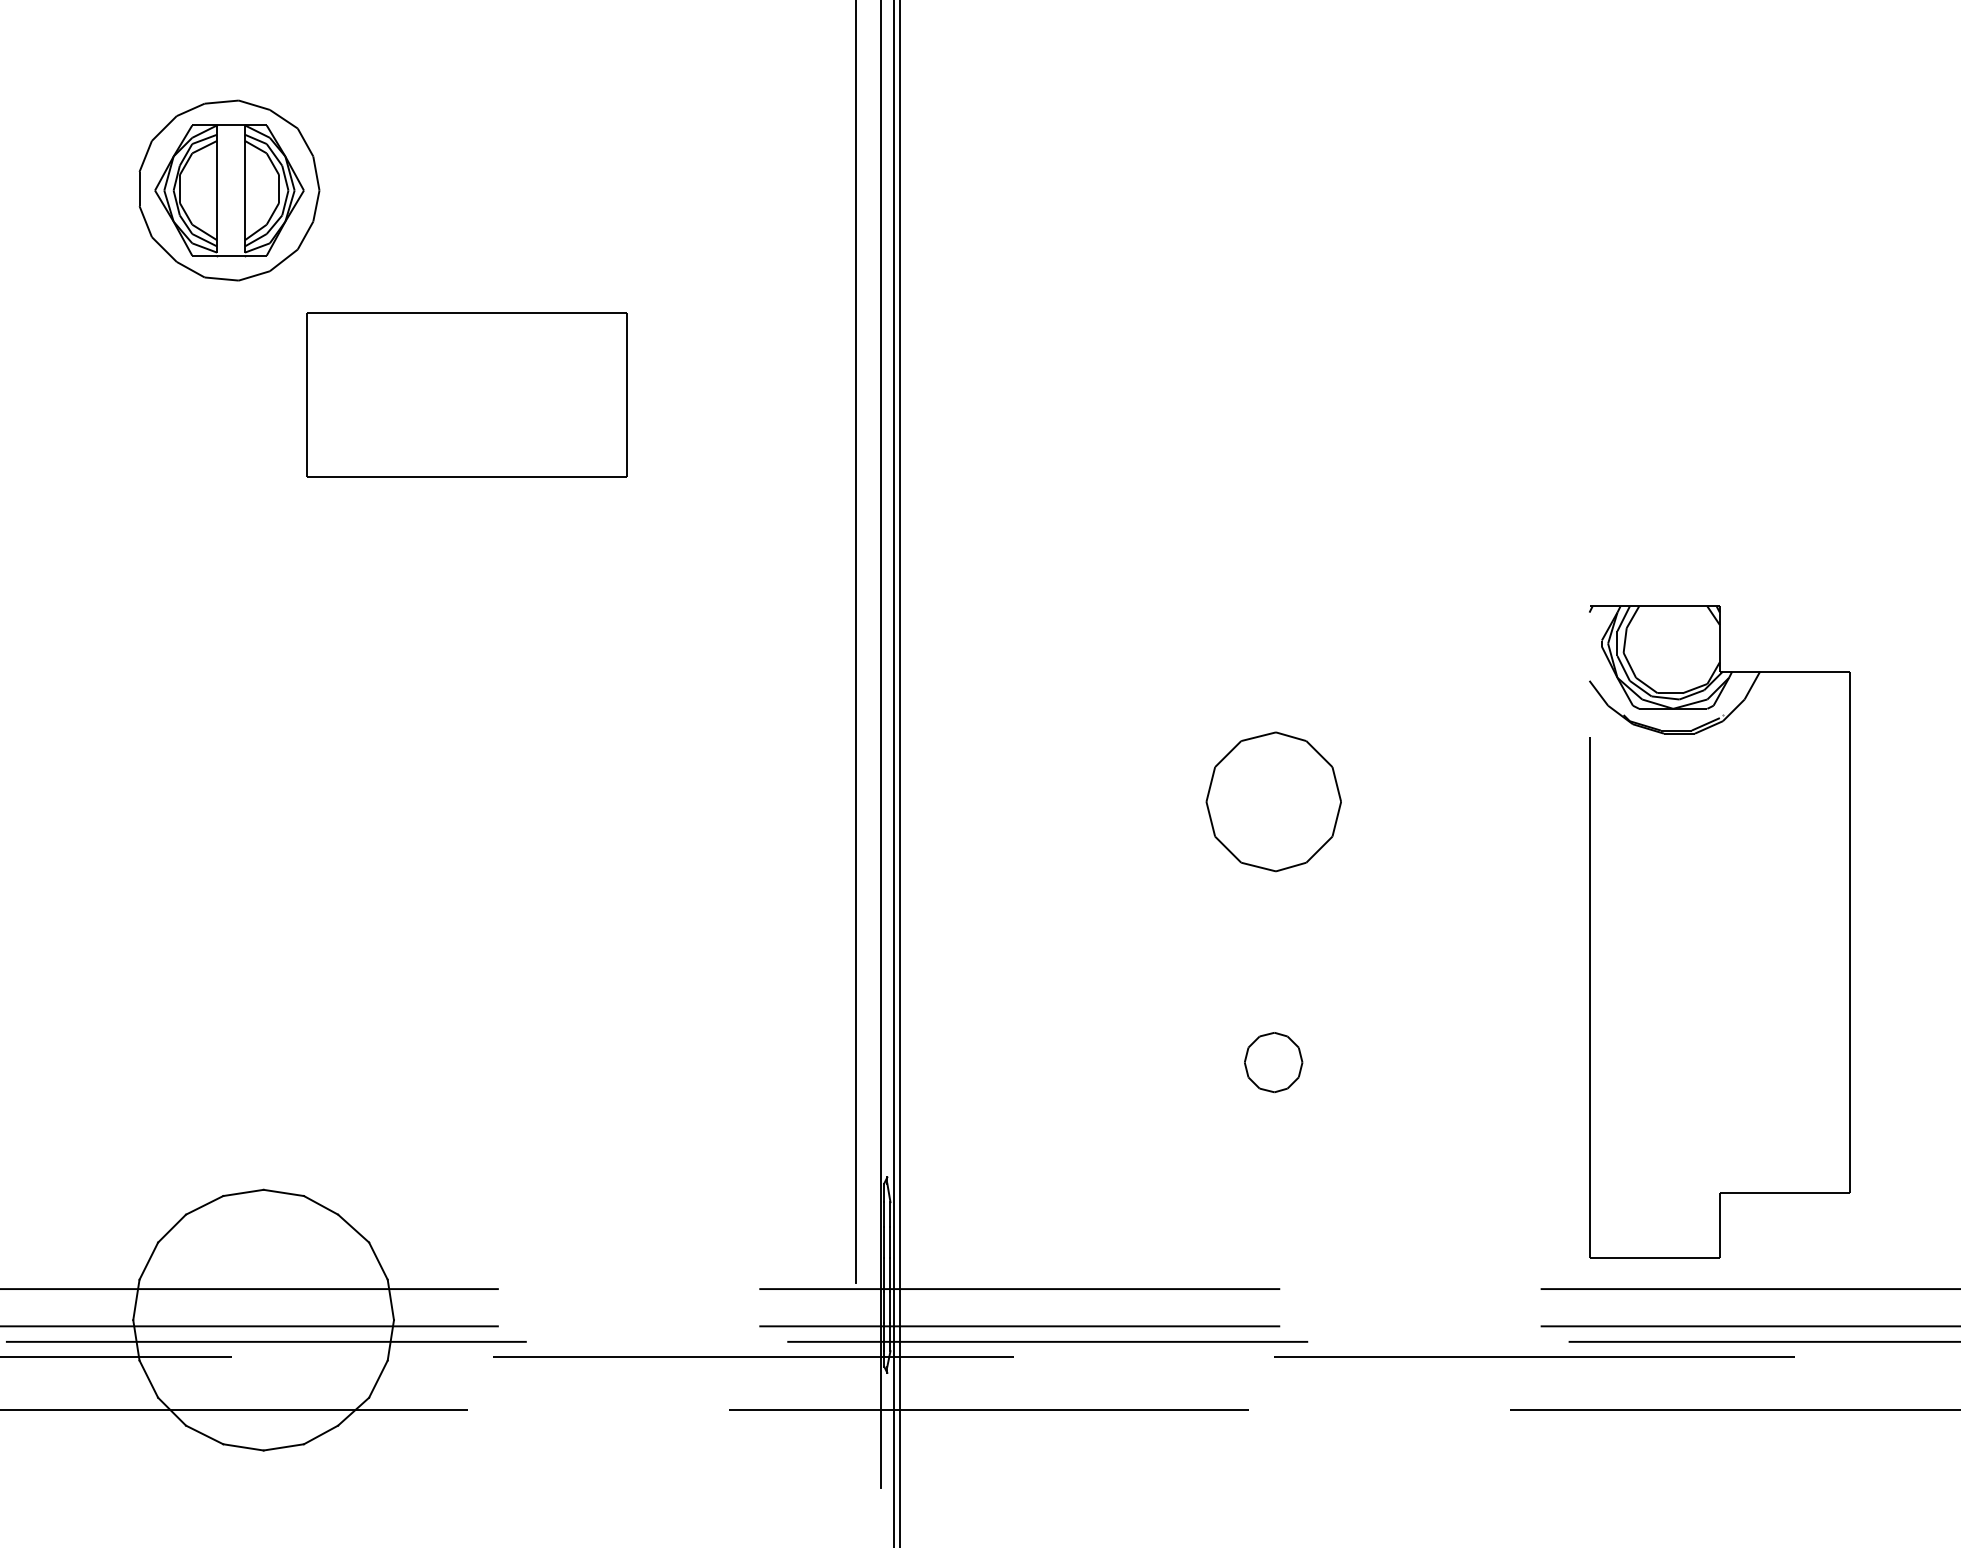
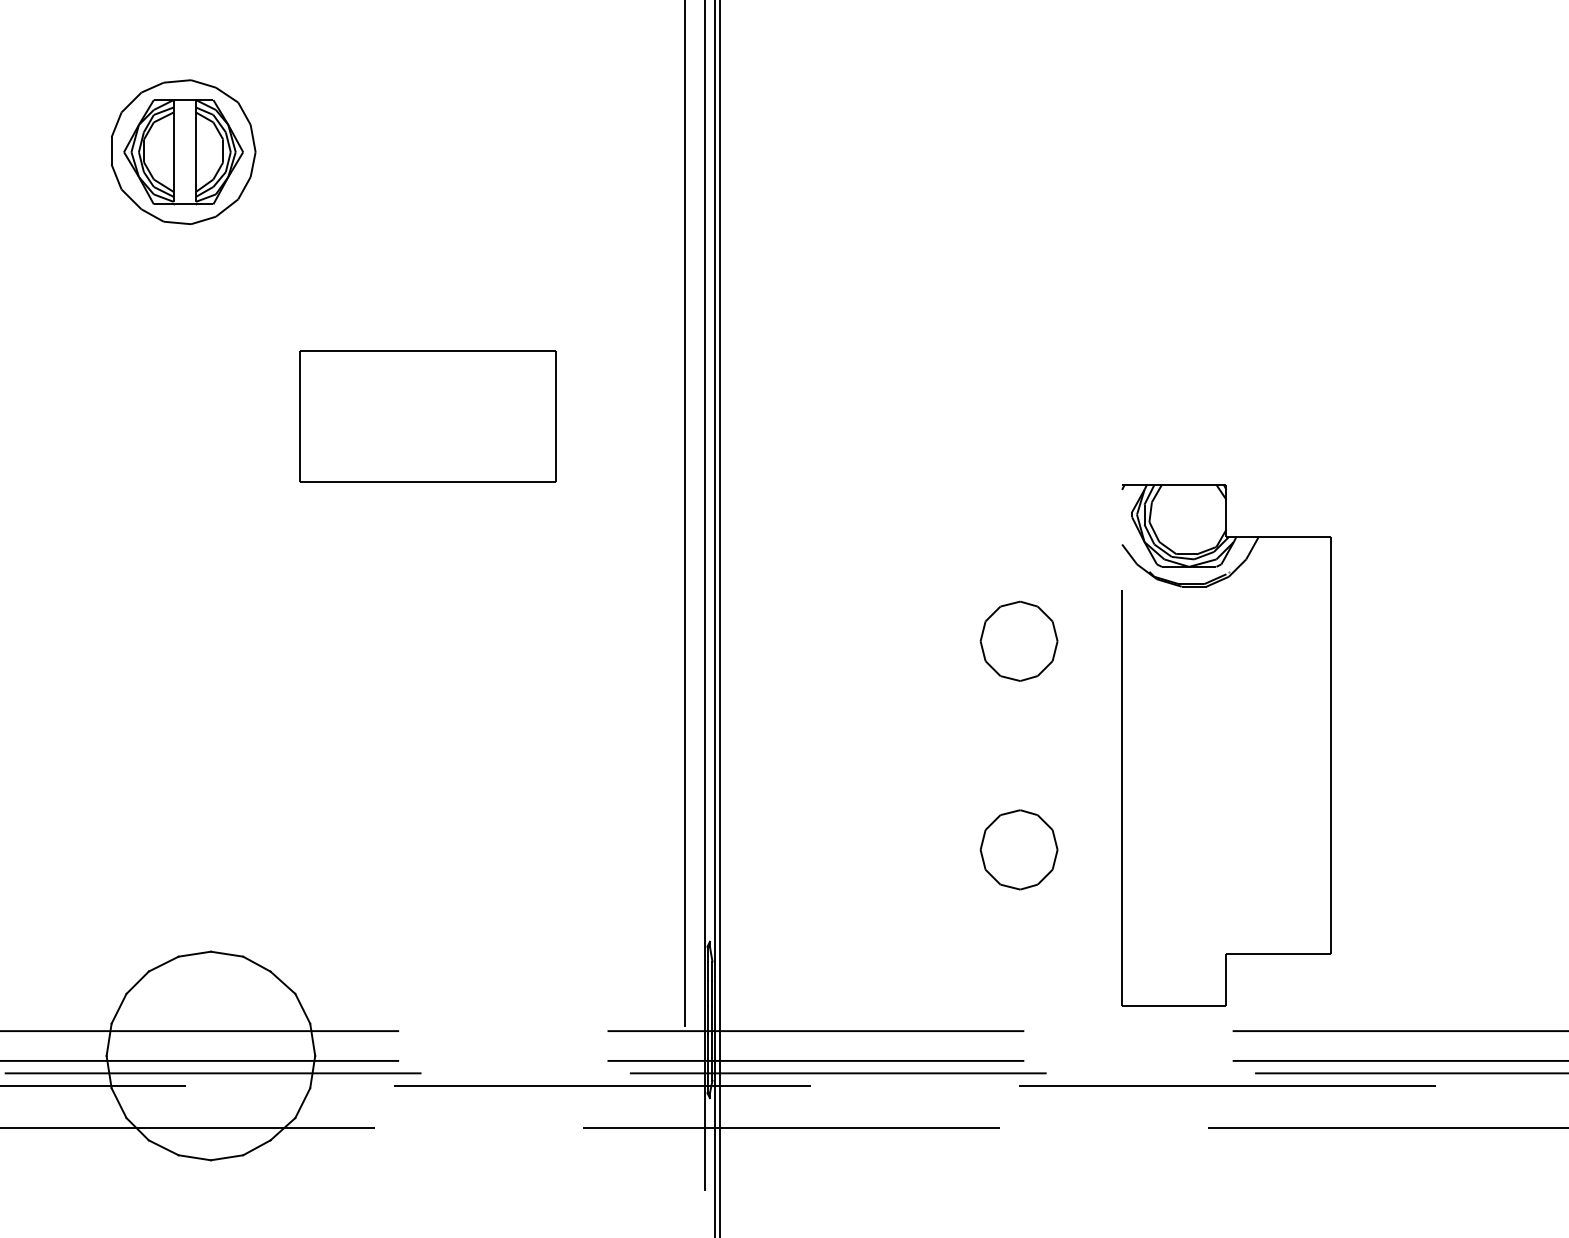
part: (466, 394) -> (427, 416), moved
part: (1273, 801) -> (1018, 641), size x0.71
part: (1590, 931) -> (1122, 745), moved
part: (1273, 1062) -> (1018, 849), size x1.67

